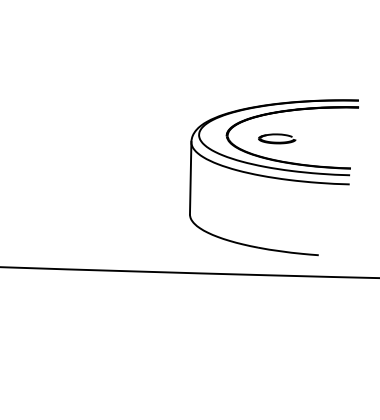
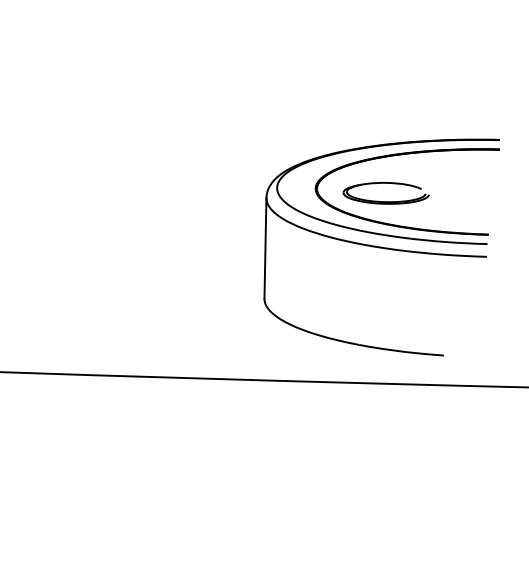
part: (276, 138) -> (385, 192), size x1.67

